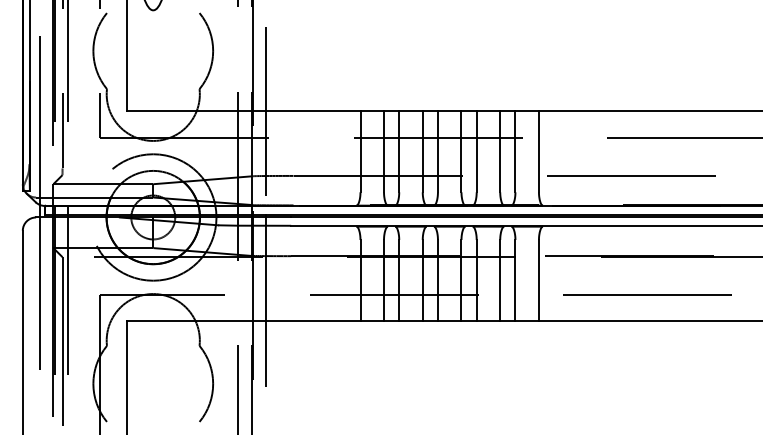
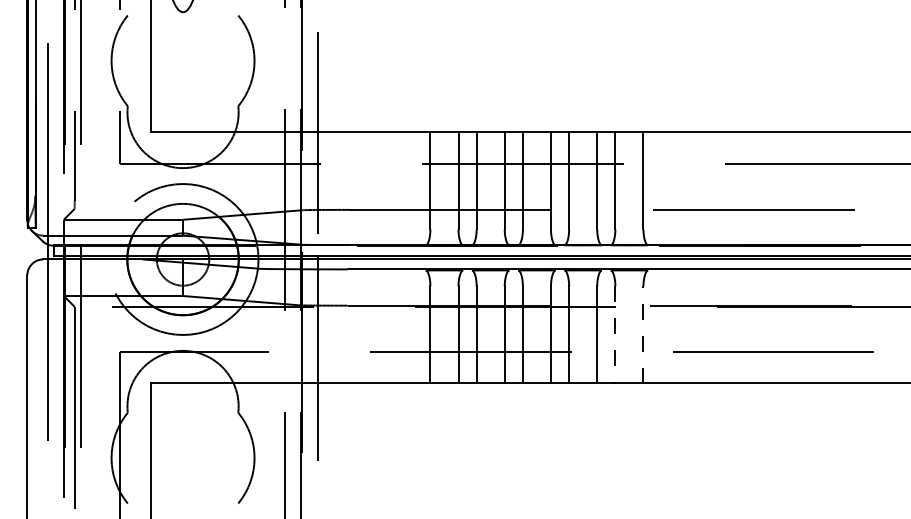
line: (515, 280) -> (615, 334), solid -> dashed
line: (538, 280) -> (643, 334), solid -> dashed

